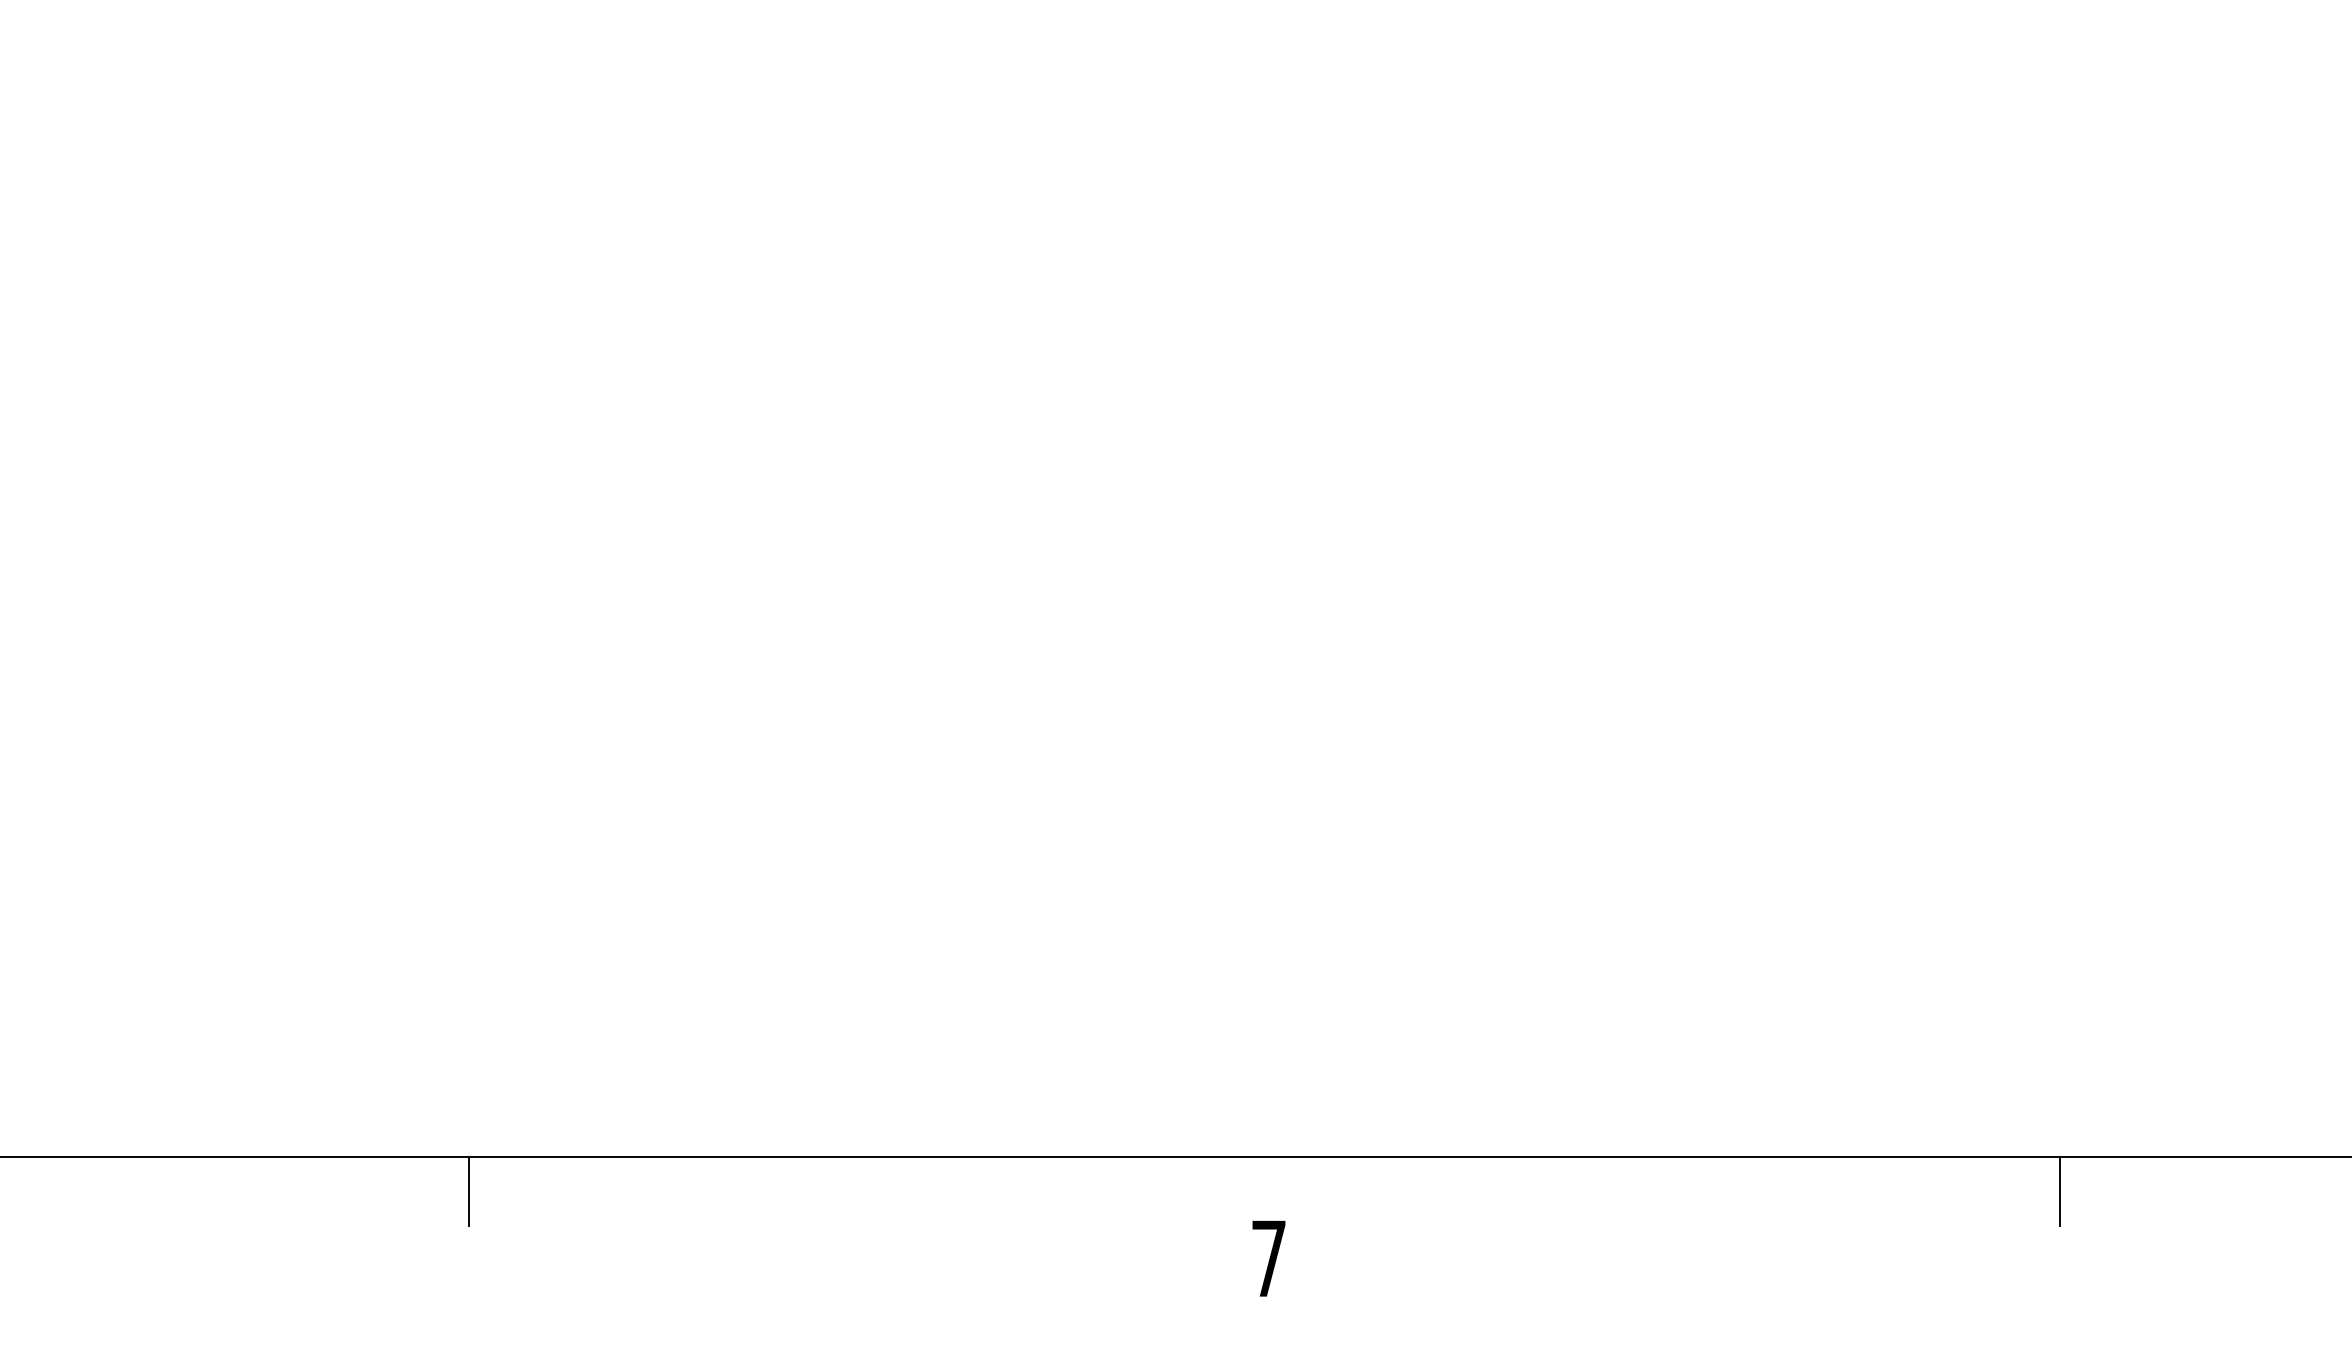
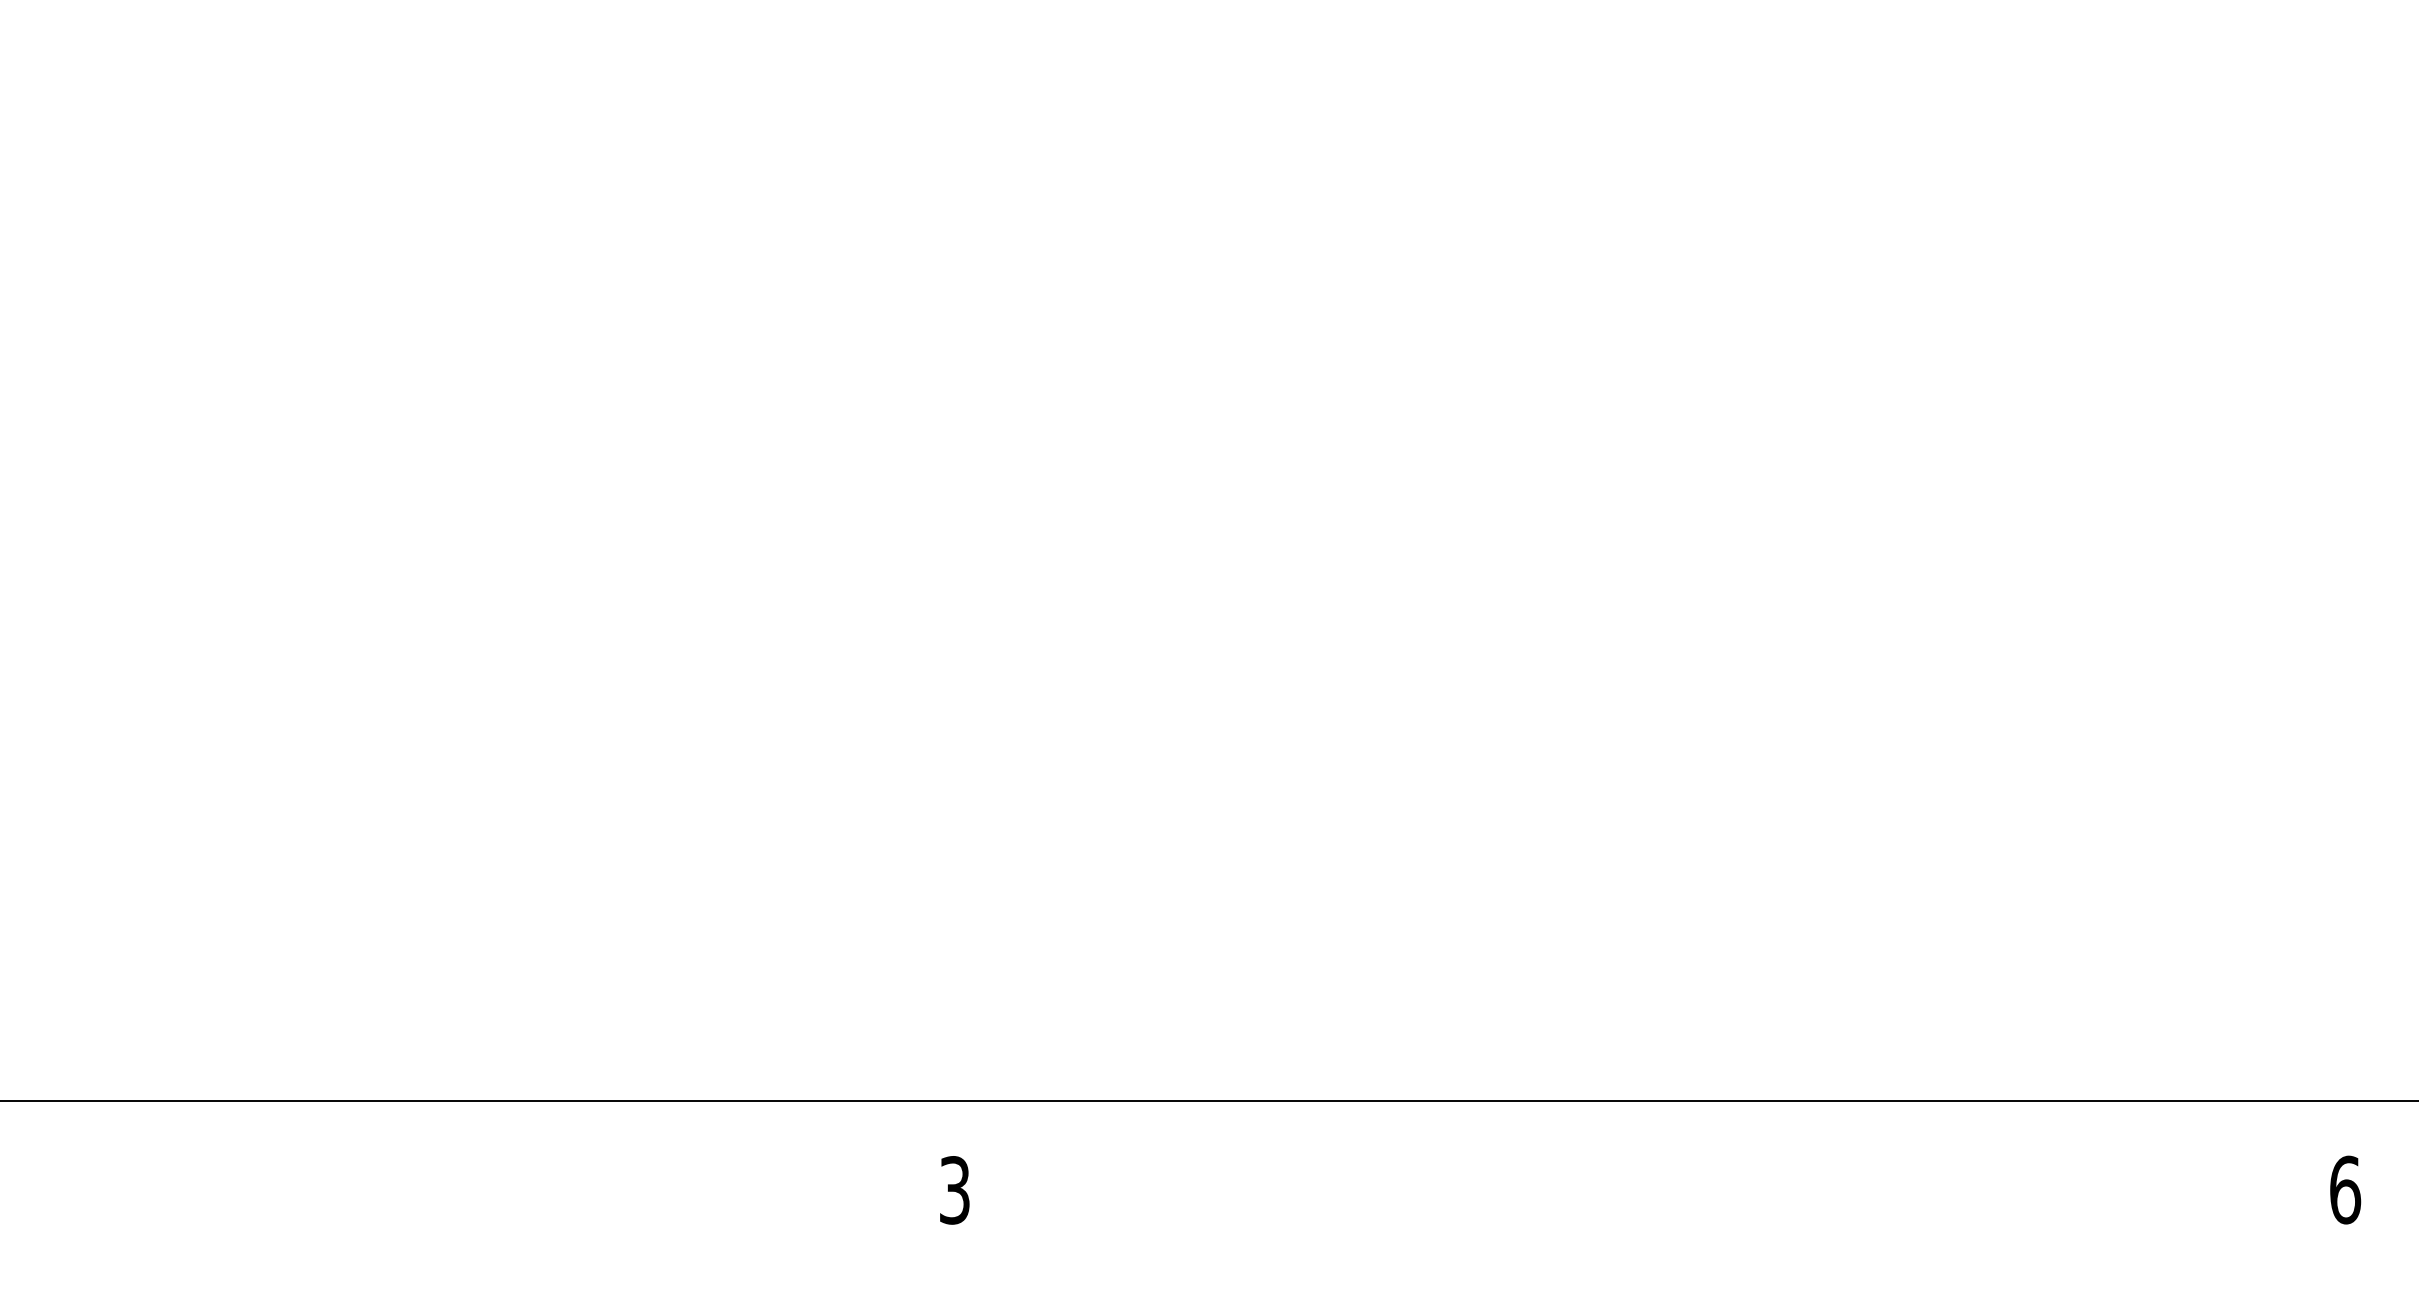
line: (469, 1191) -> (253, 1131), removed
line: (2059, 1191) -> (1648, 1131), removed
text: (1268, 1258) -> (954, 1190), 7 -> 3

